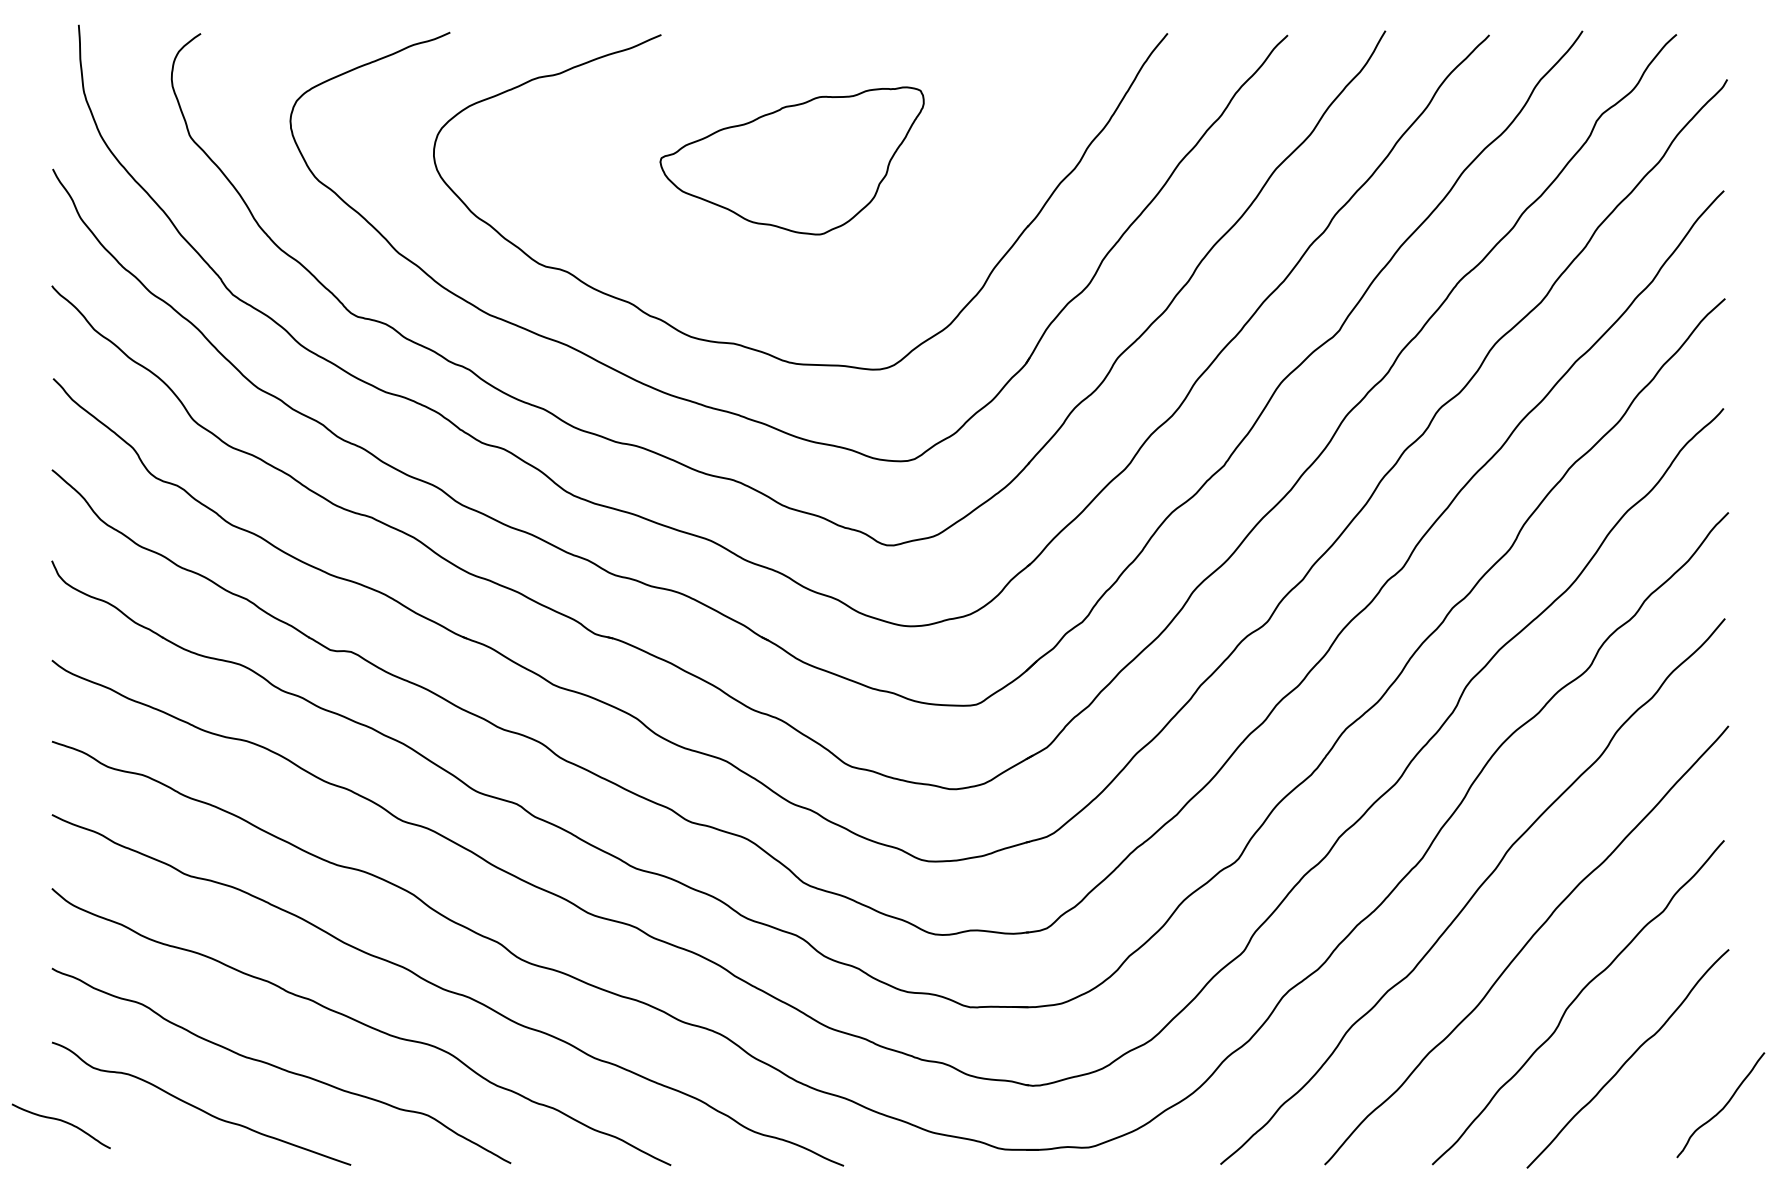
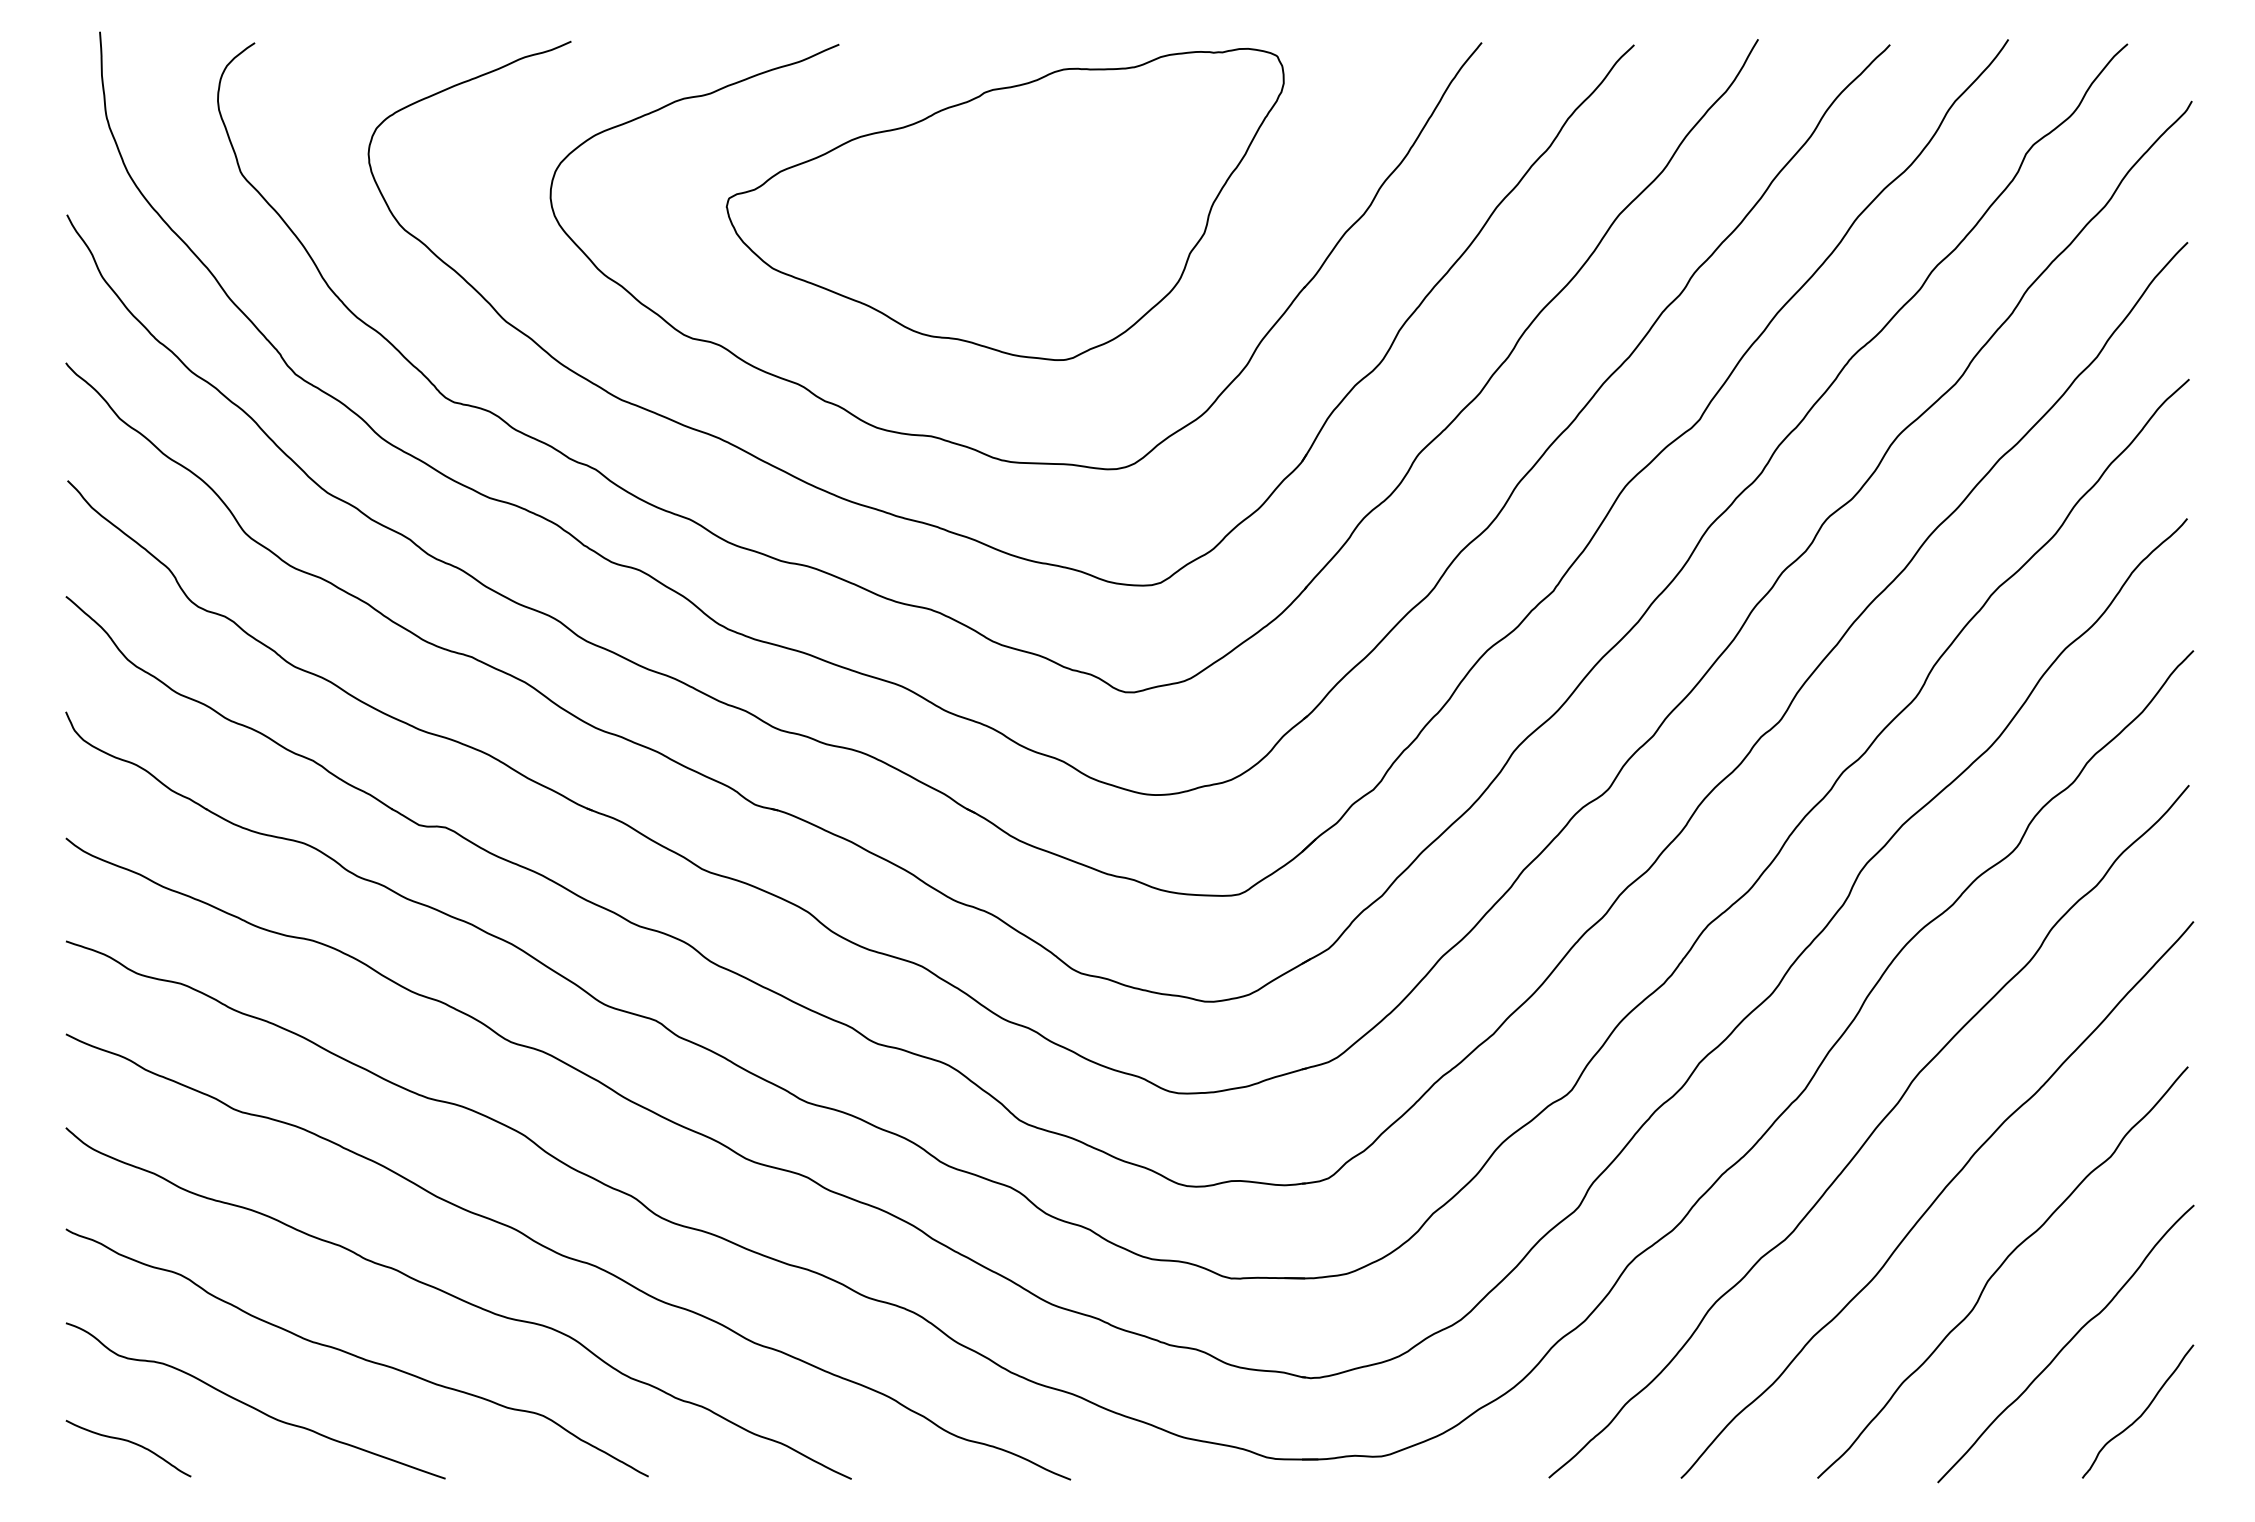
part: (791, 160) -> (1004, 203), size x1.67
curve: (1722, 1107) -> (2140, 1414), moved
curve: (60, 1121) -> (127, 1442), moved

